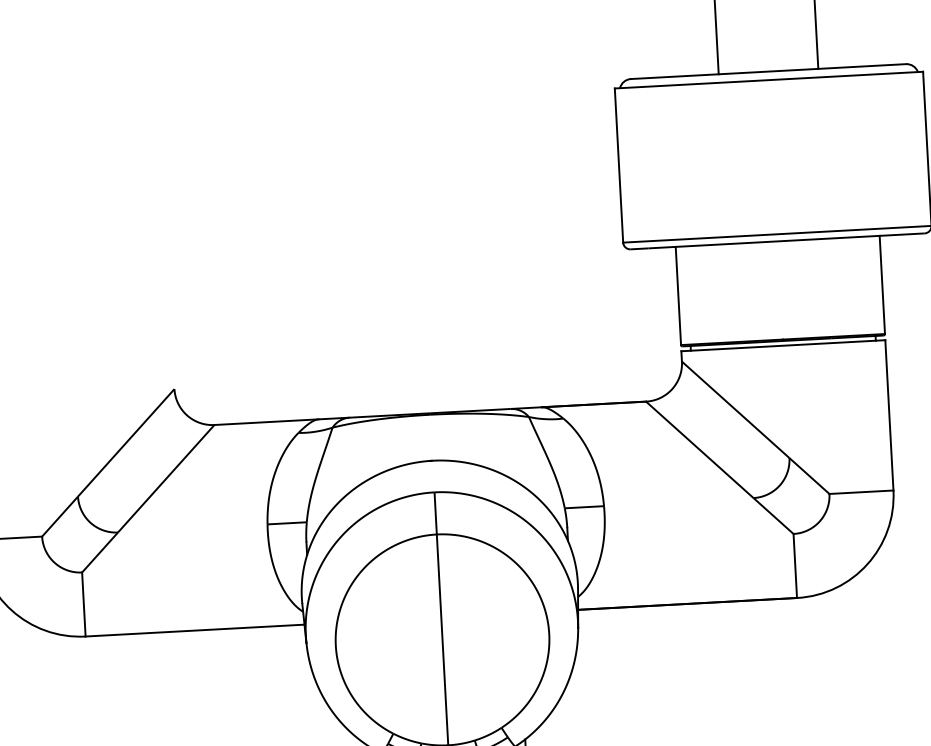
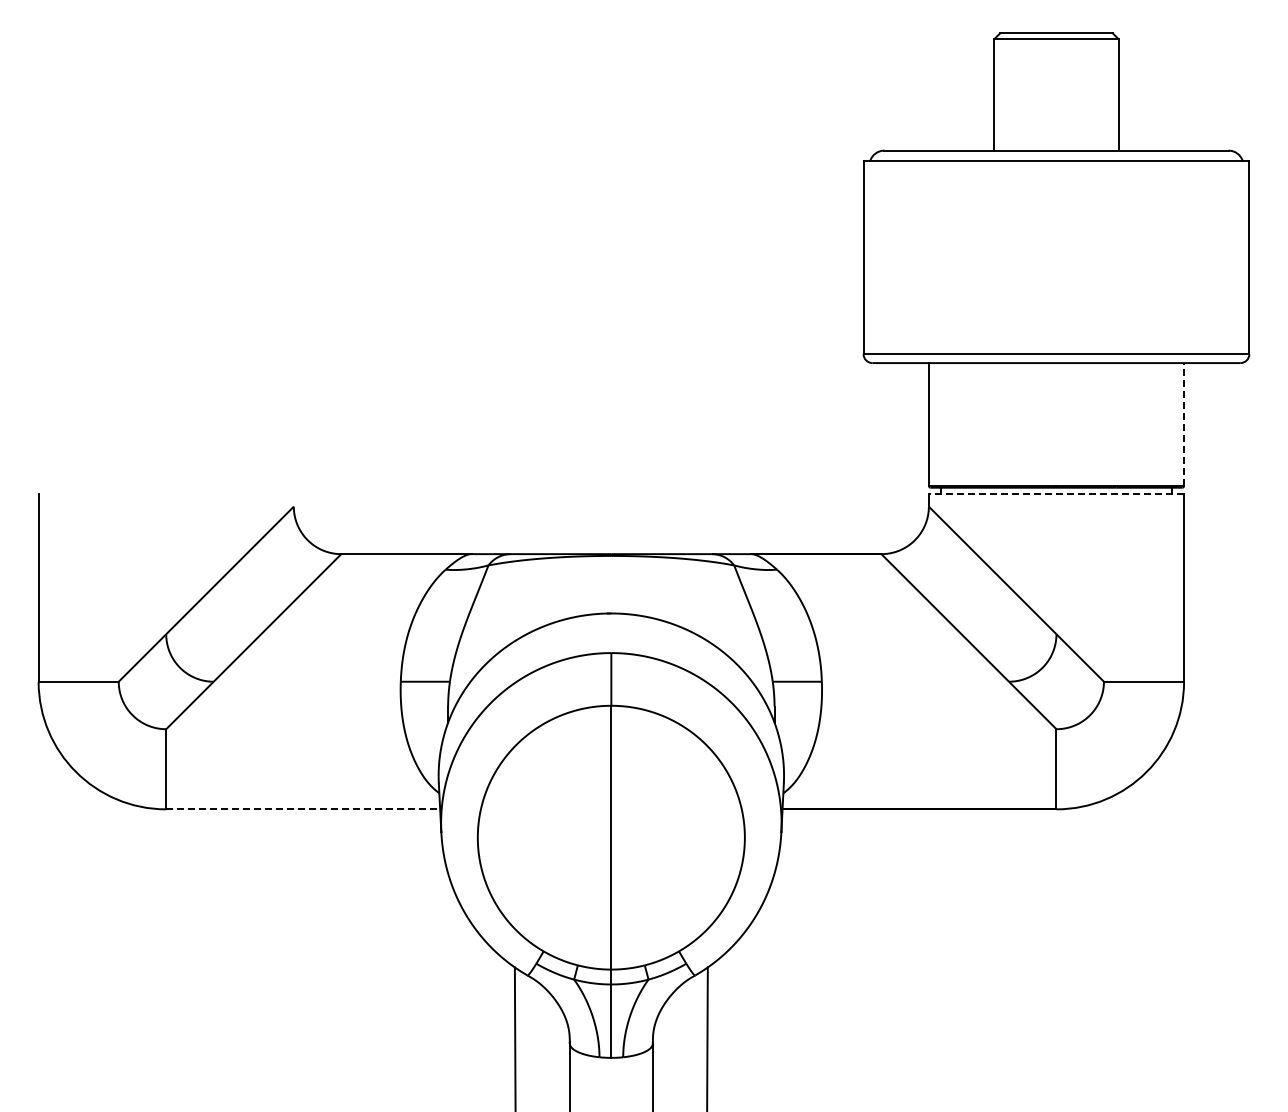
line: (882, 284) -> (1184, 424), solid -> dashed
line: (783, 345) -> (1056, 493), solid -> dashed
line: (195, 630) -> (303, 809), solid -> dashed

